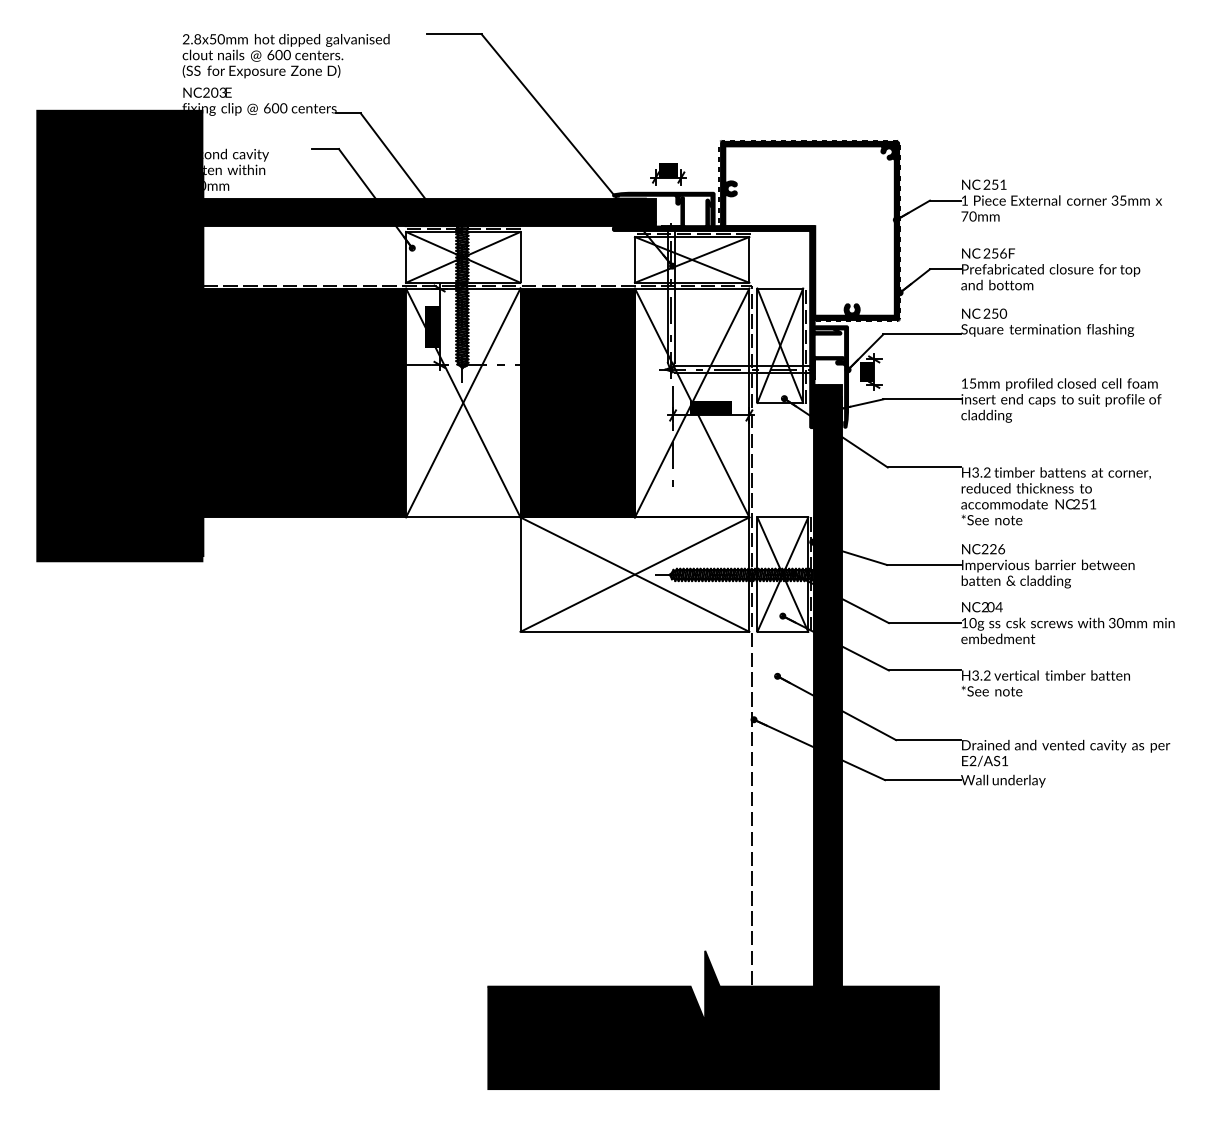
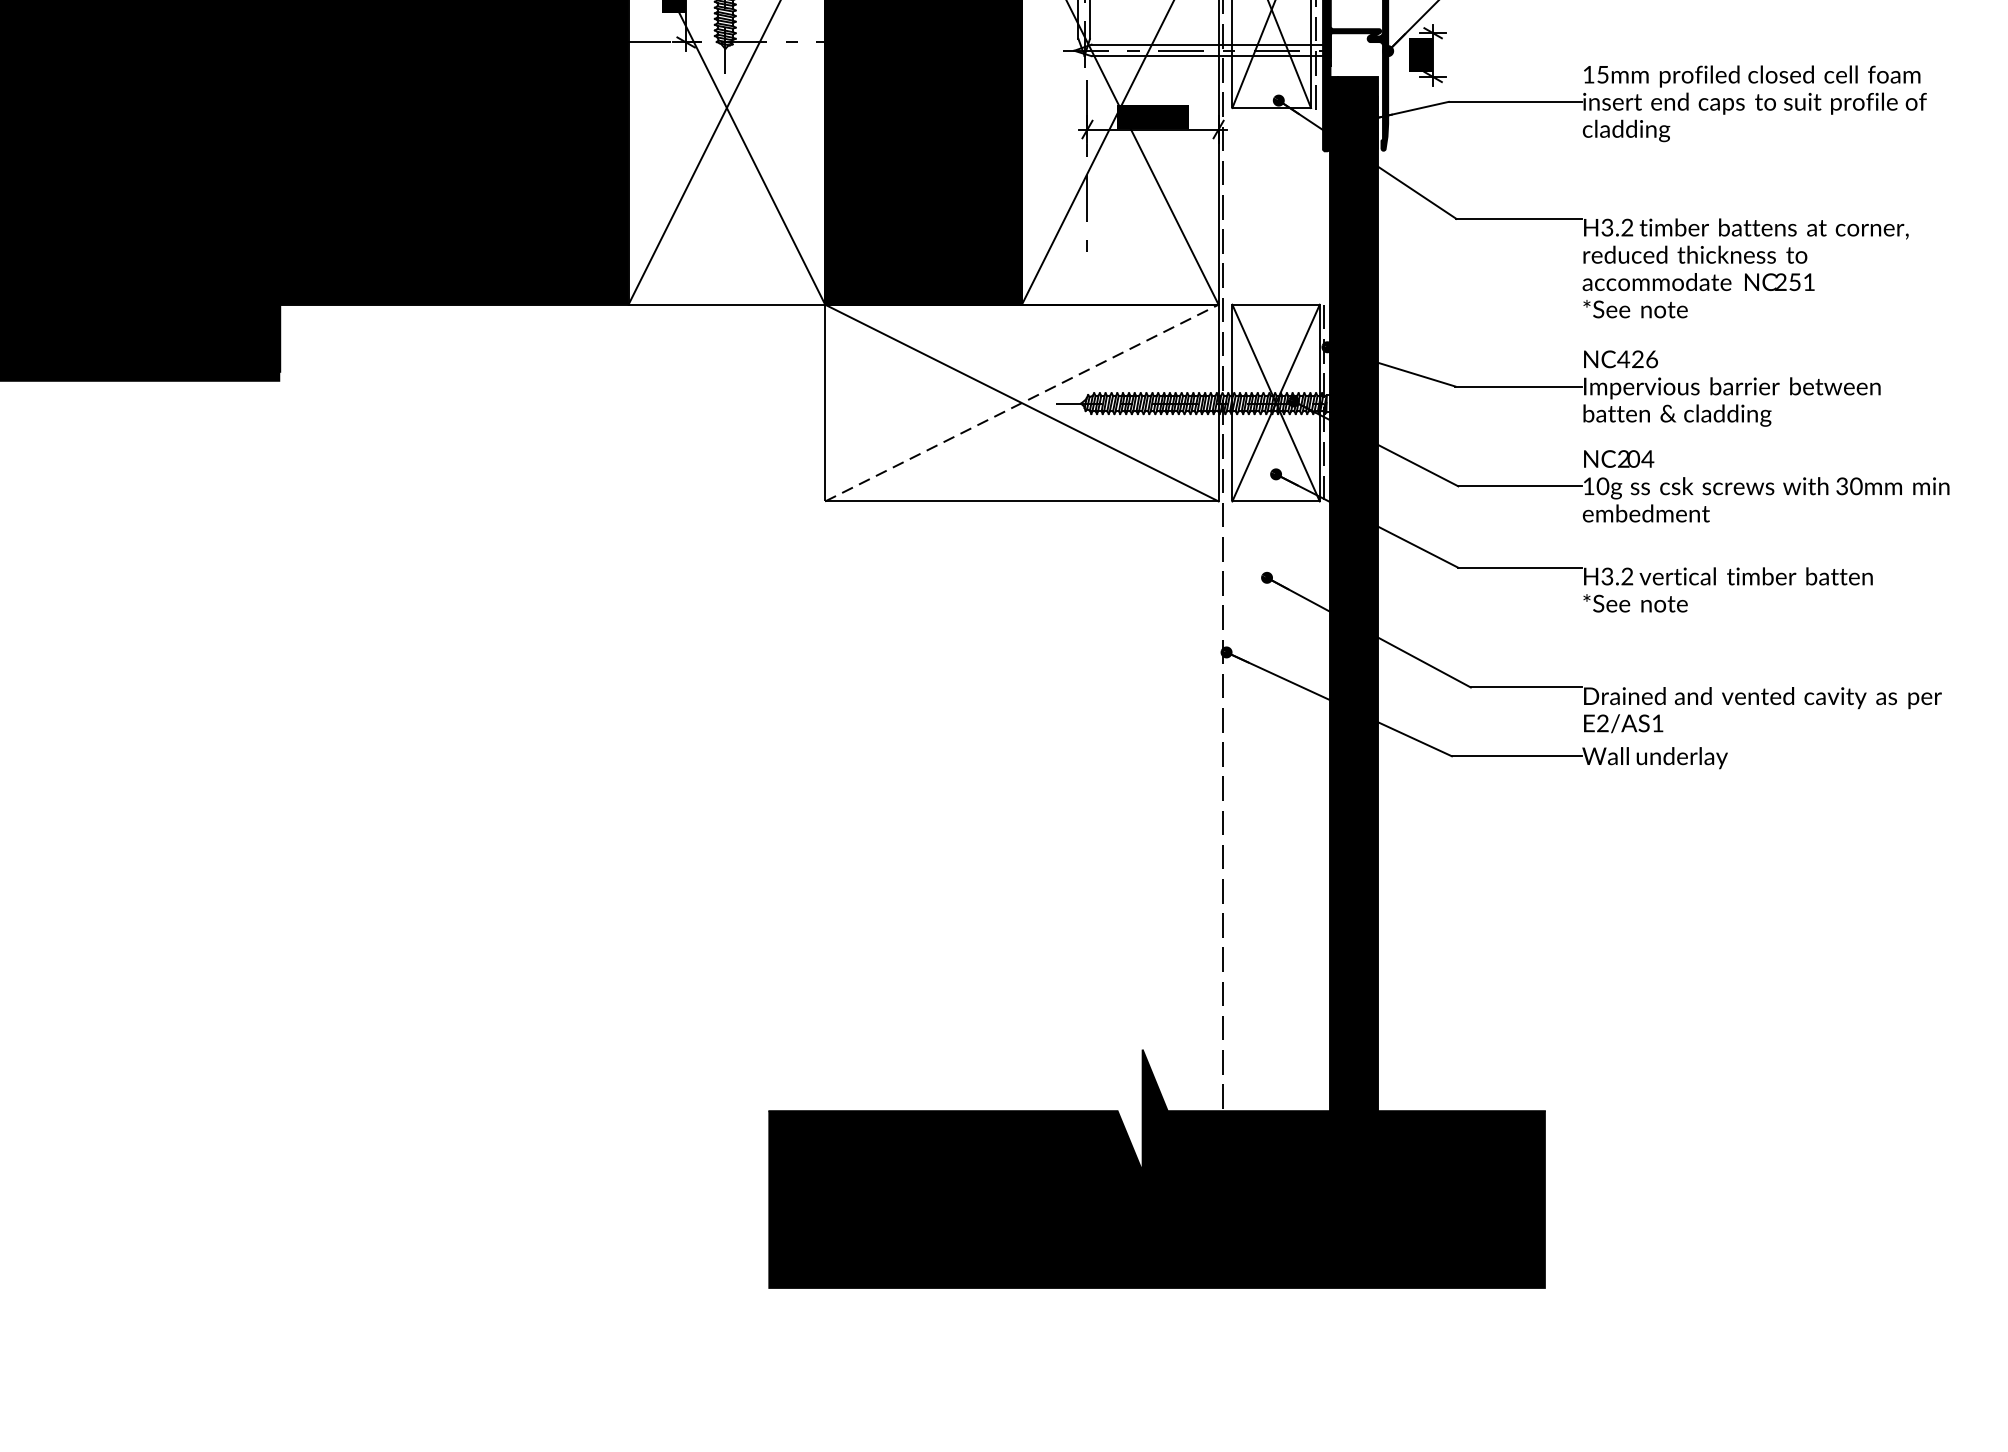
text: (984, 549) -> (1622, 359), NC226 -> NC426
line: (634, 574) -> (1021, 402), solid -> dashed

